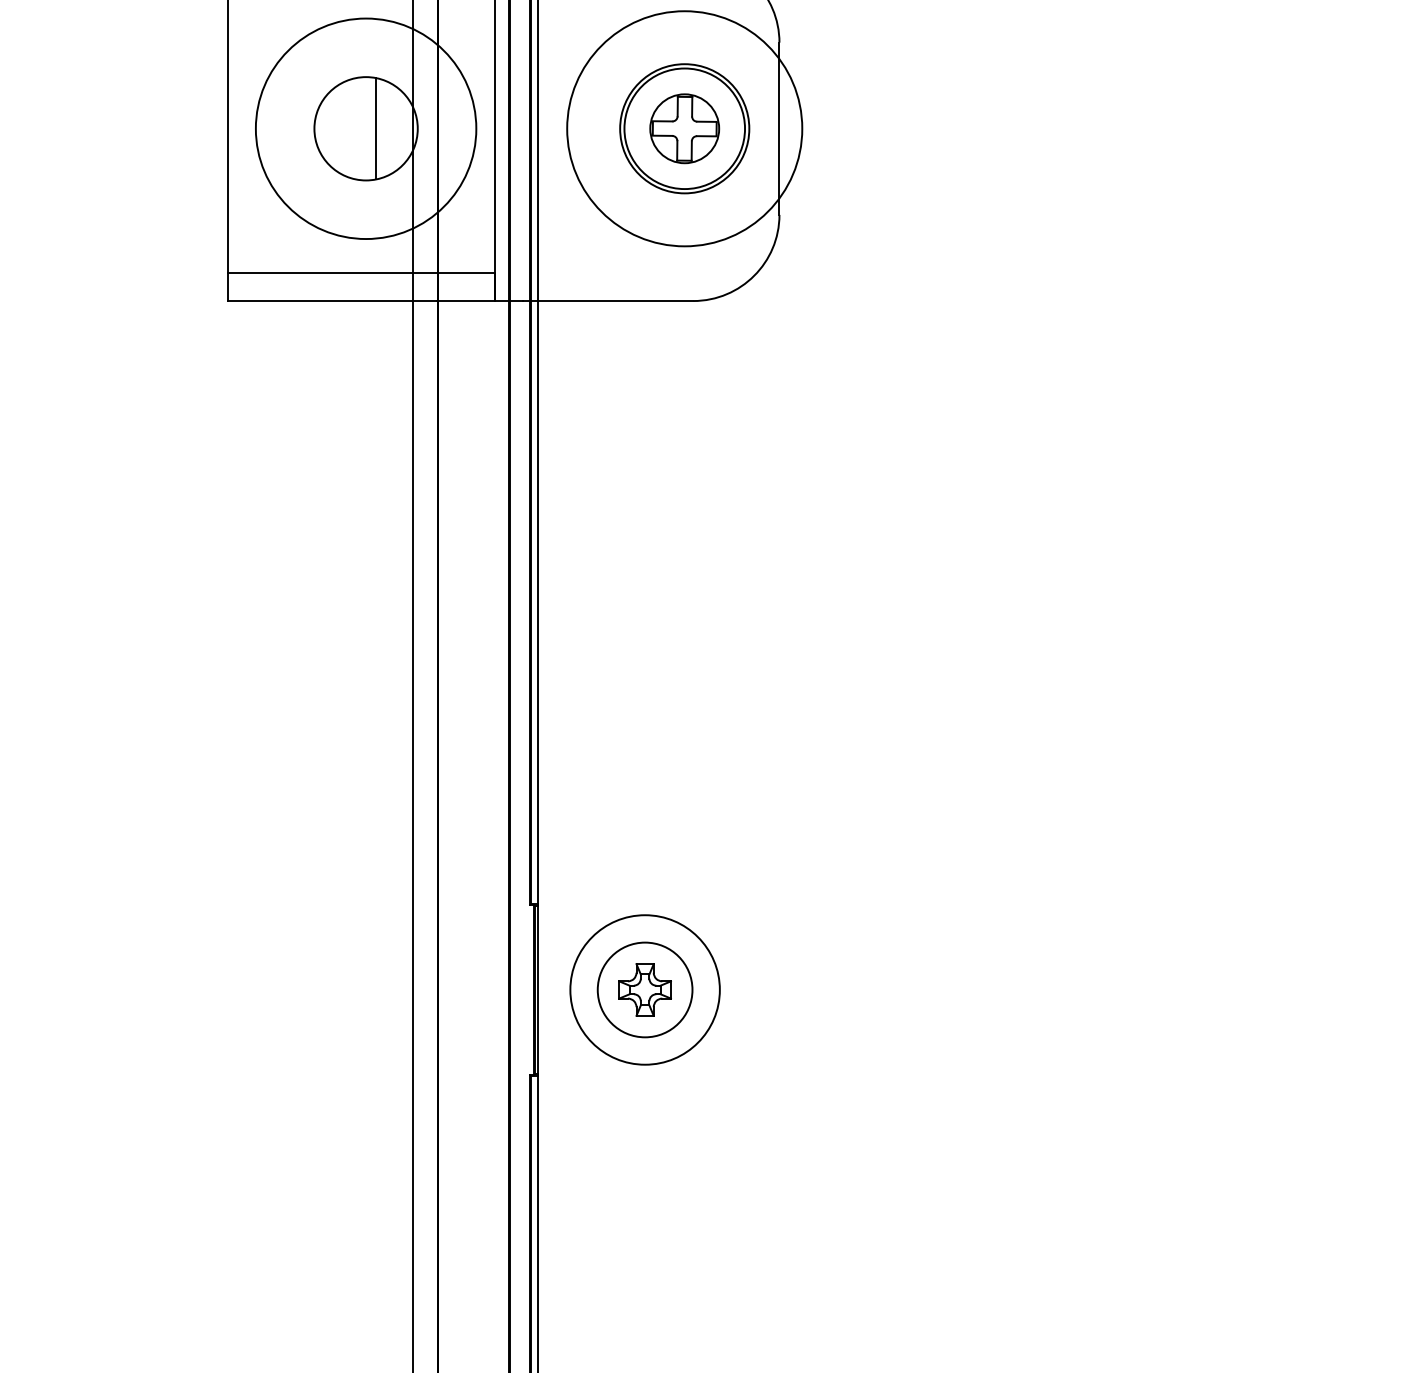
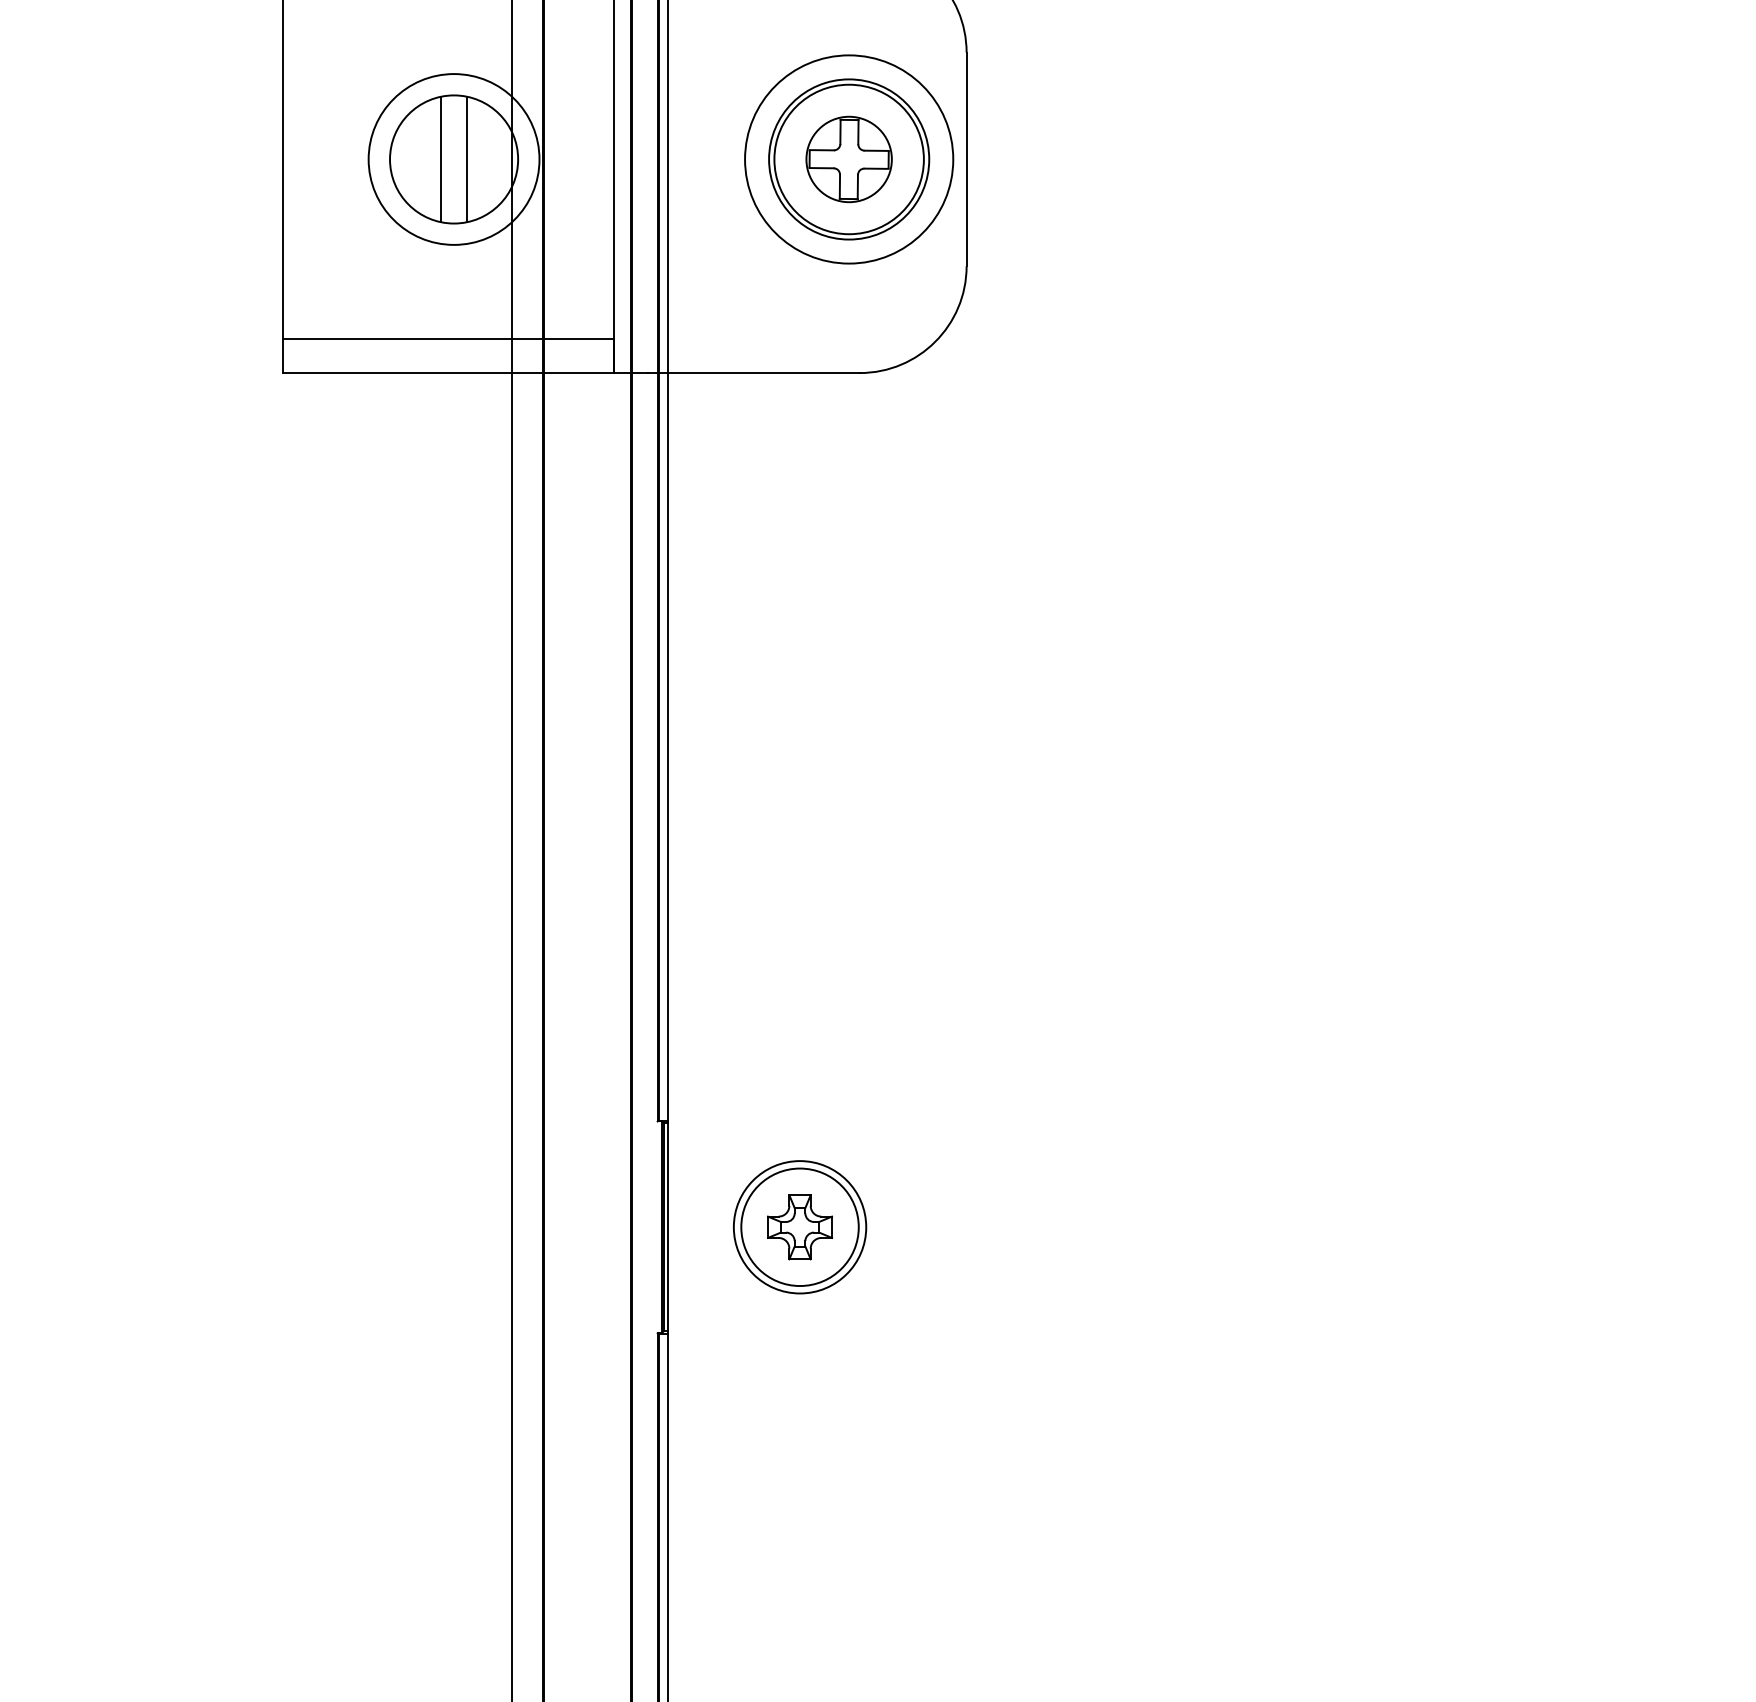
line: (355, 128) -> (441, 159), added
circle: (365, 128) -> (453, 159), size x0.62
circle: (685, 128) -> (849, 159), size x0.71
circle: (644, 990) -> (799, 1227), size x0.71

